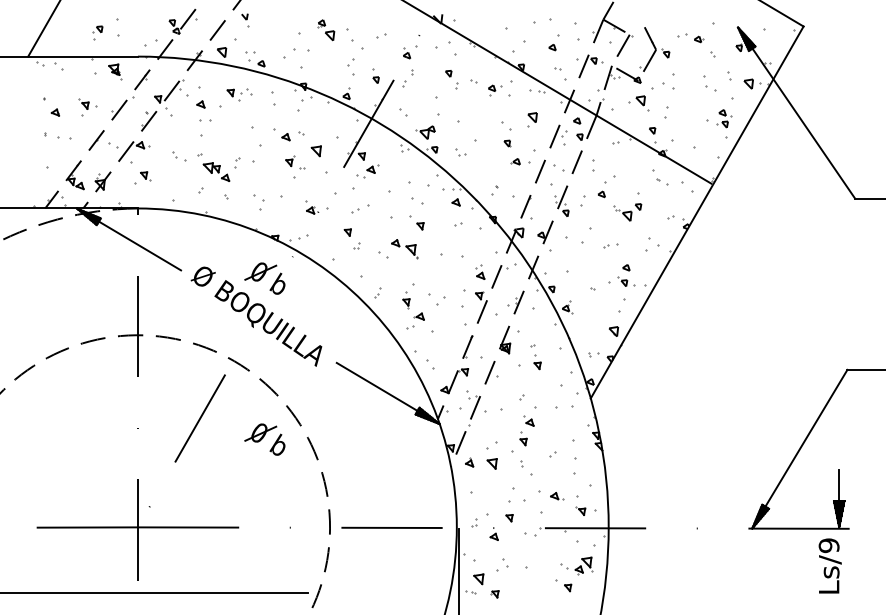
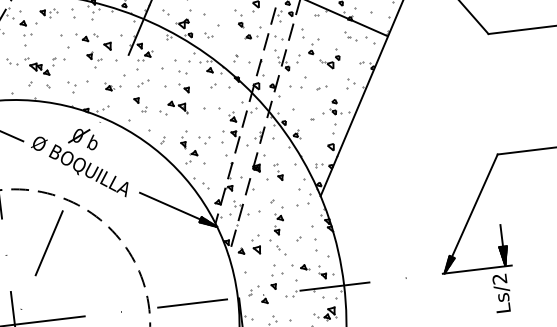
part: (264, 439) -> (95, 252), removed
text: (828, 545) -> (499, 278), Ls/9 -> Ls/2

